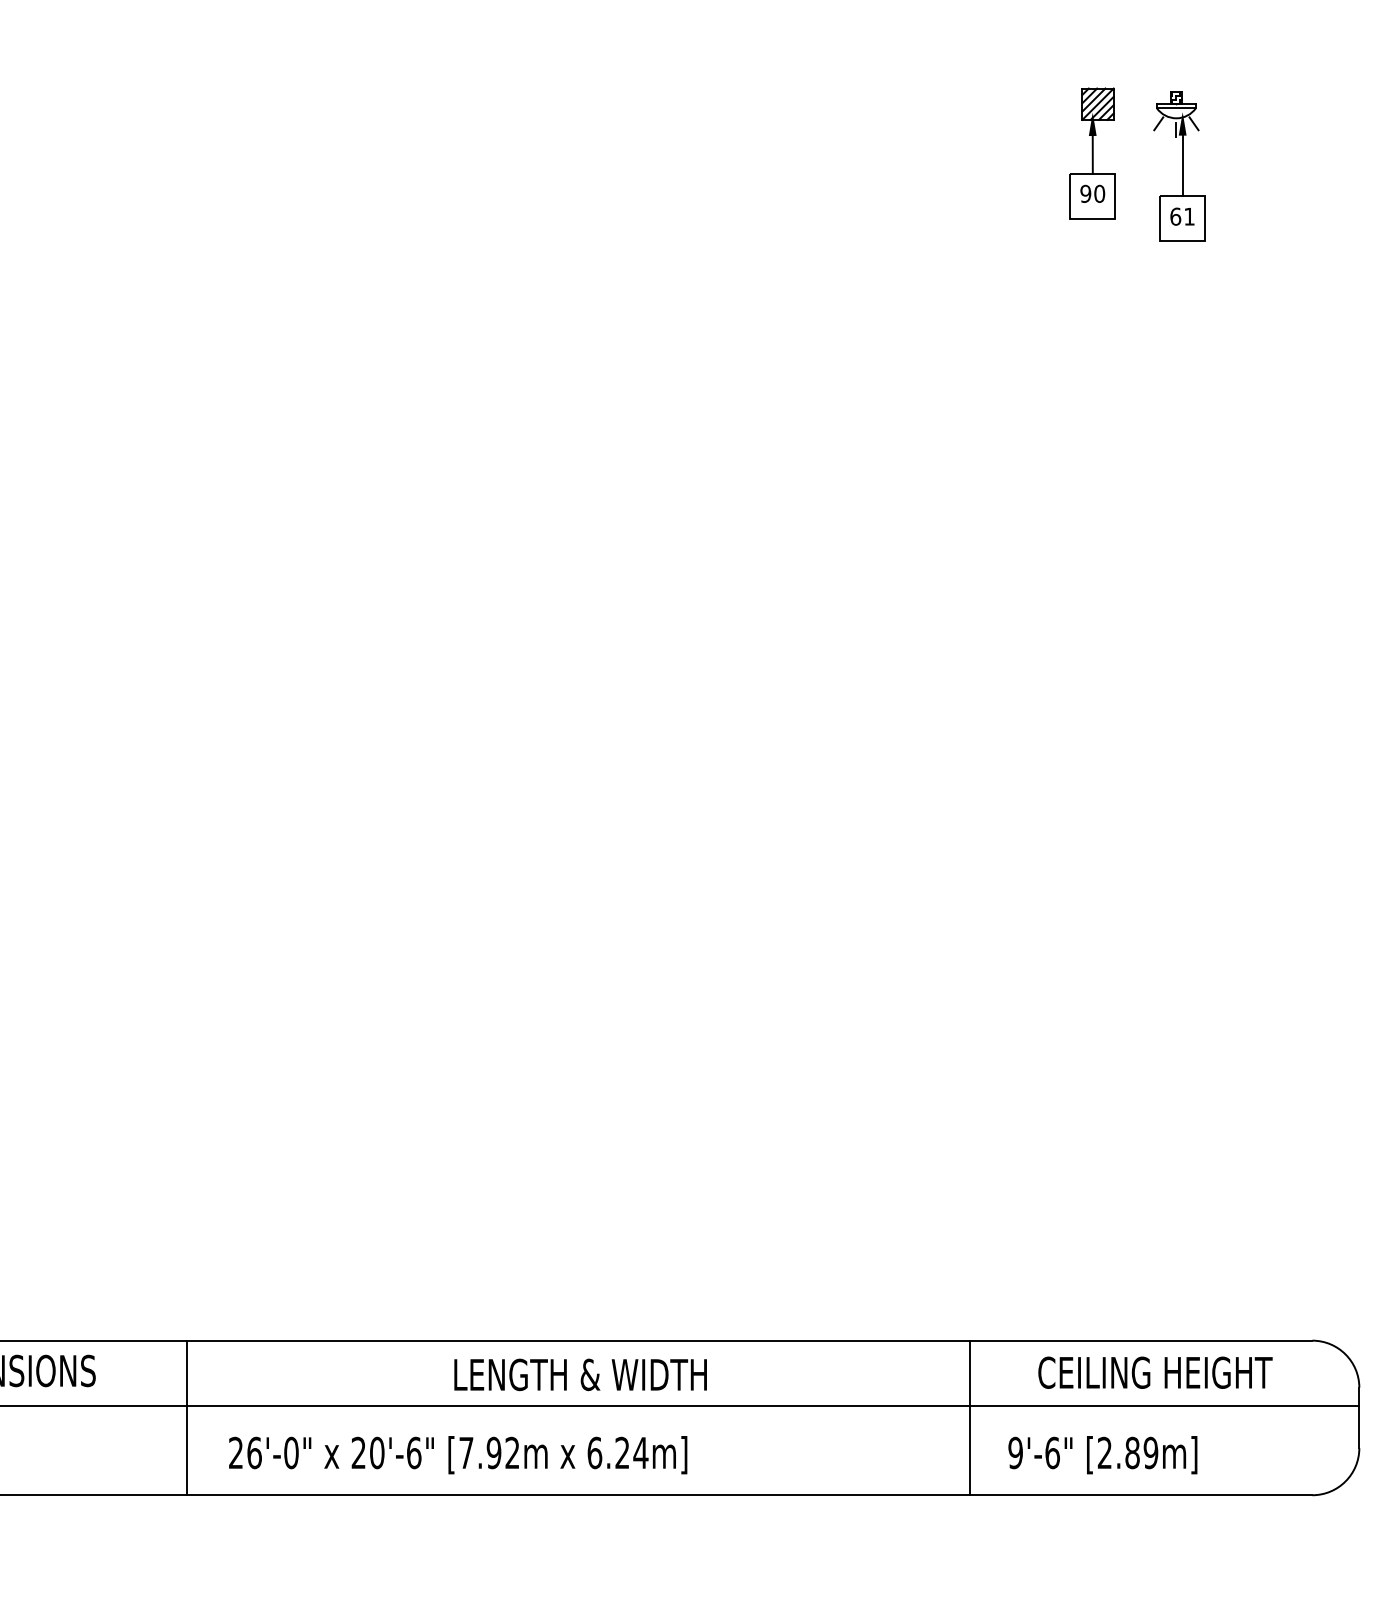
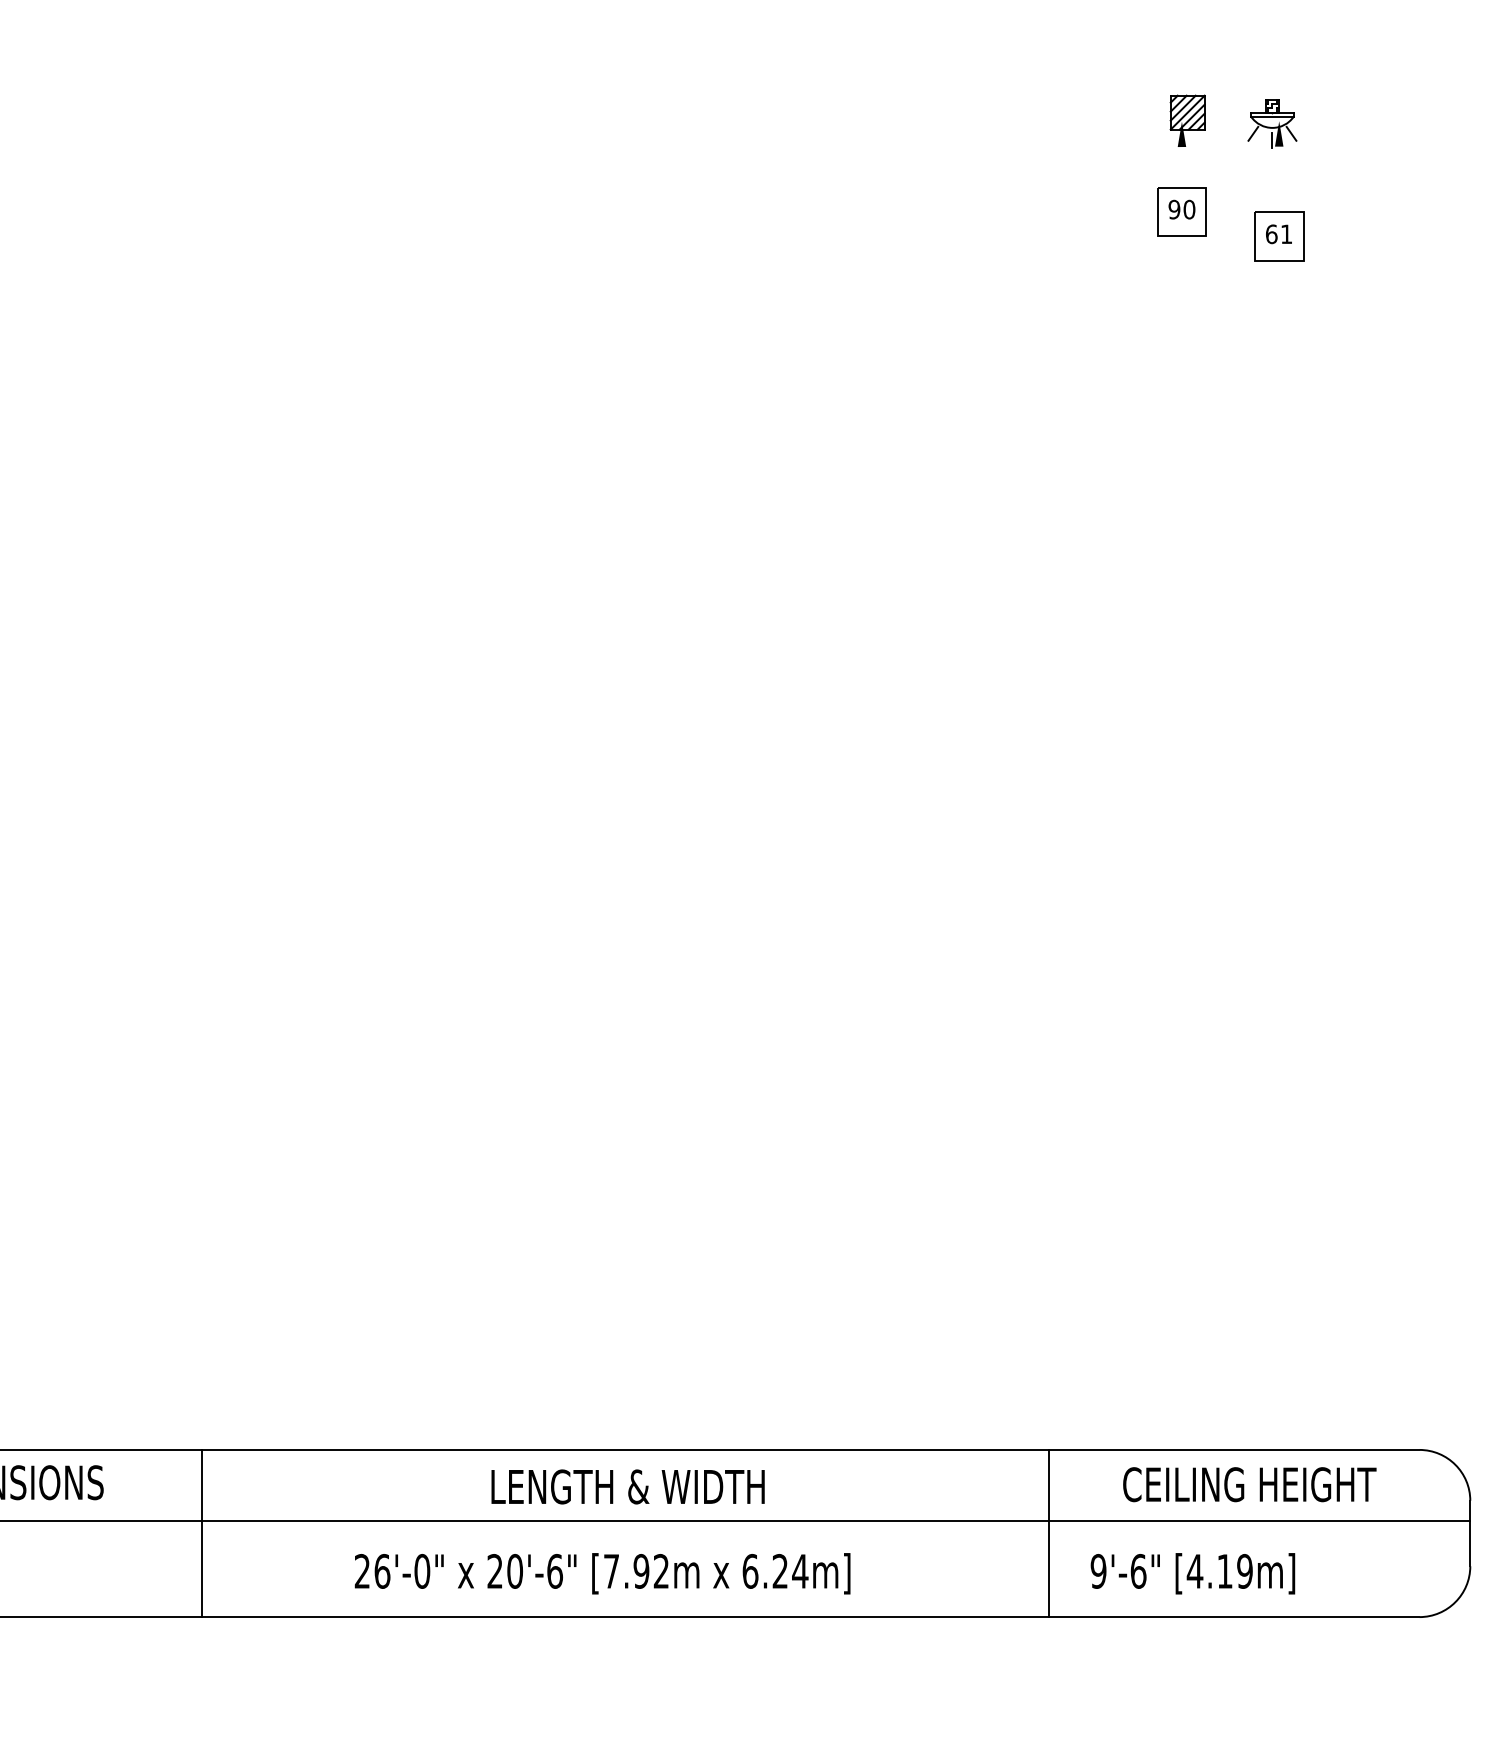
line: (1092, 154) -> (1181, 167), removed
line: (1182, 166) -> (1279, 179), removed
text: (1118, 1453) -> (1209, 1571), [2.89m] -> [4.19m]
text: (458, 1454) -> (602, 1573), moved

